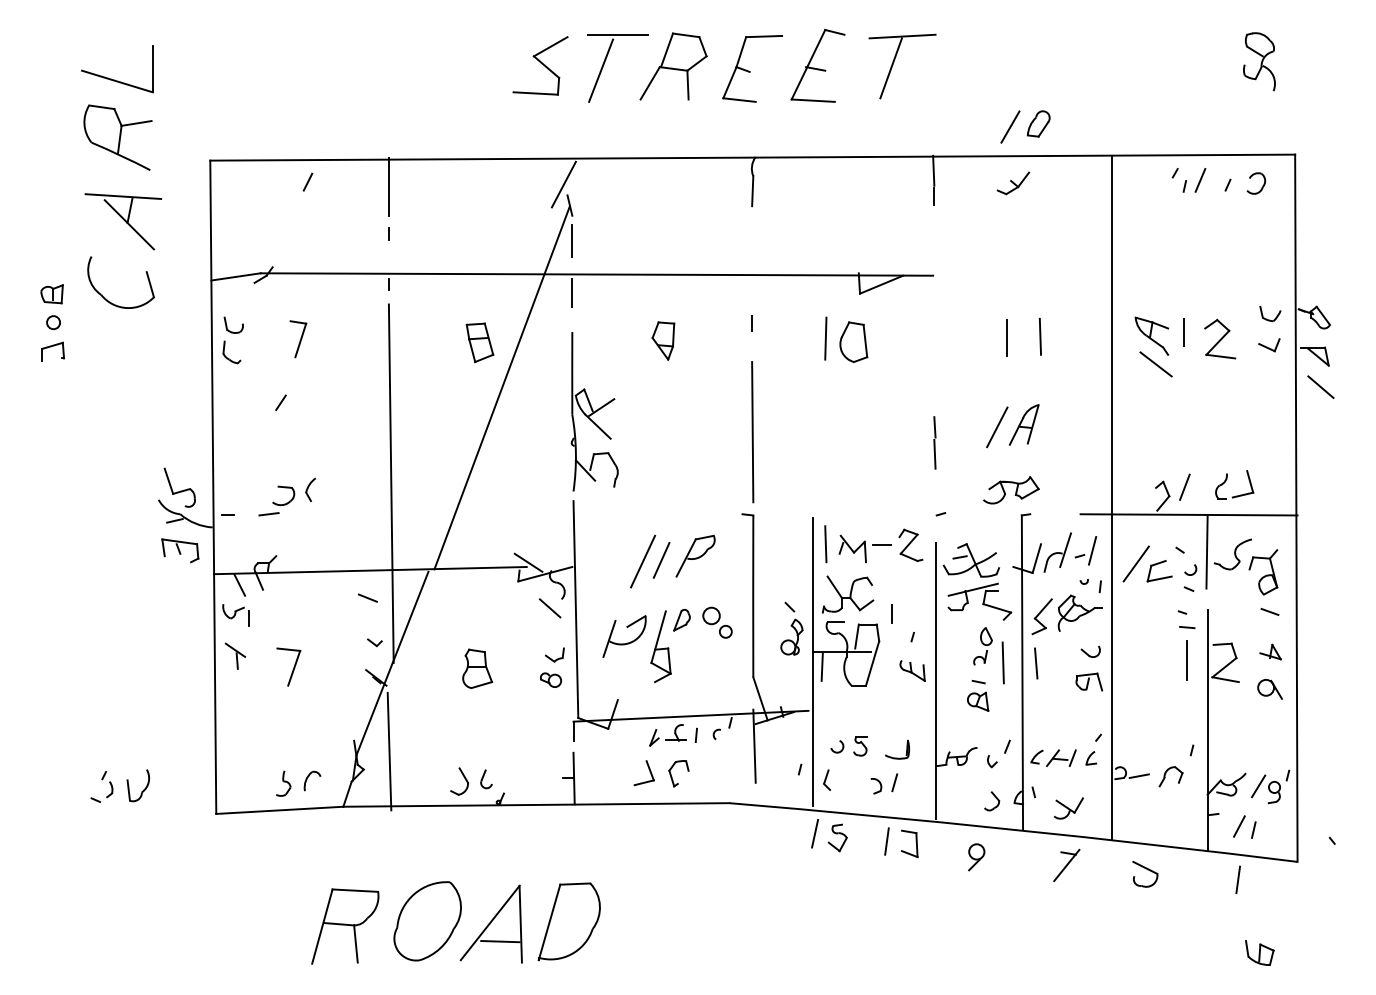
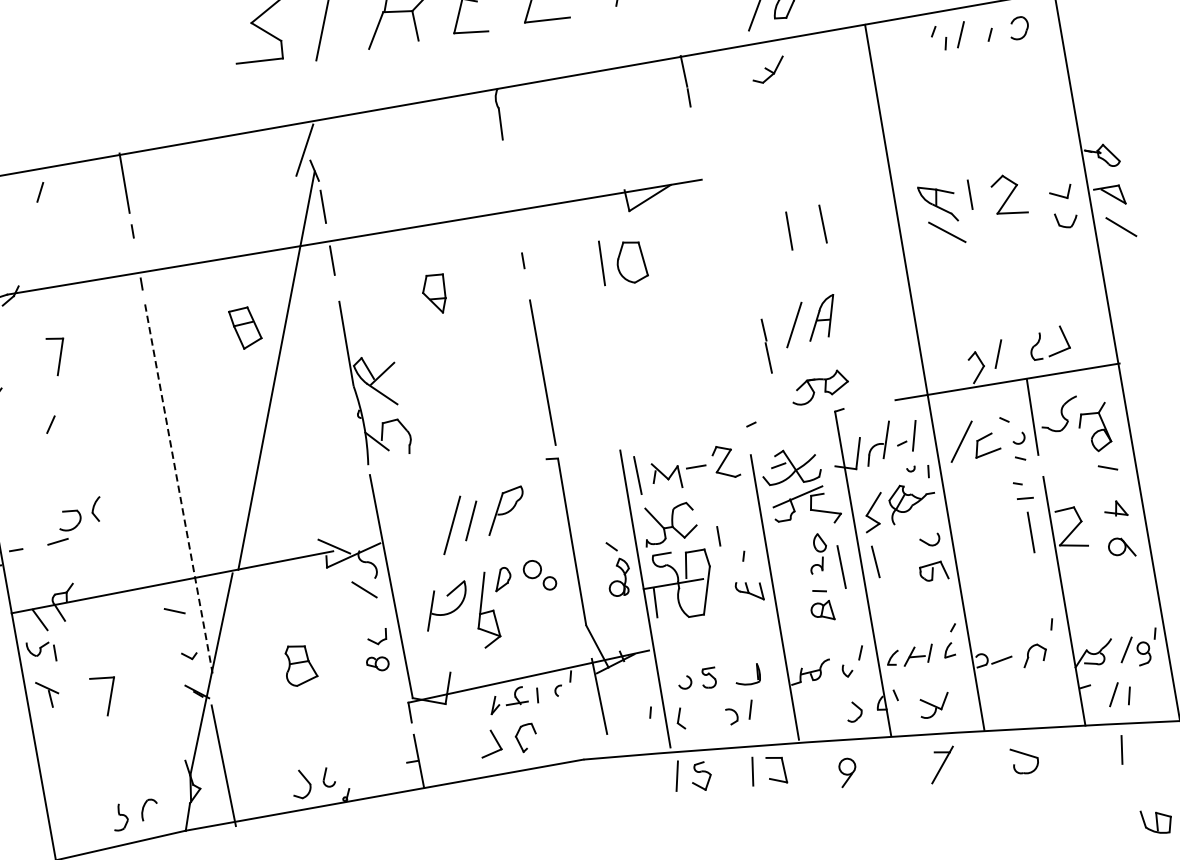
part: (1270, 313) -> (1066, 219), moved
line: (934, 442) -> (766, 345), moved
line: (391, 484) -> (179, 489), solid -> dashed

